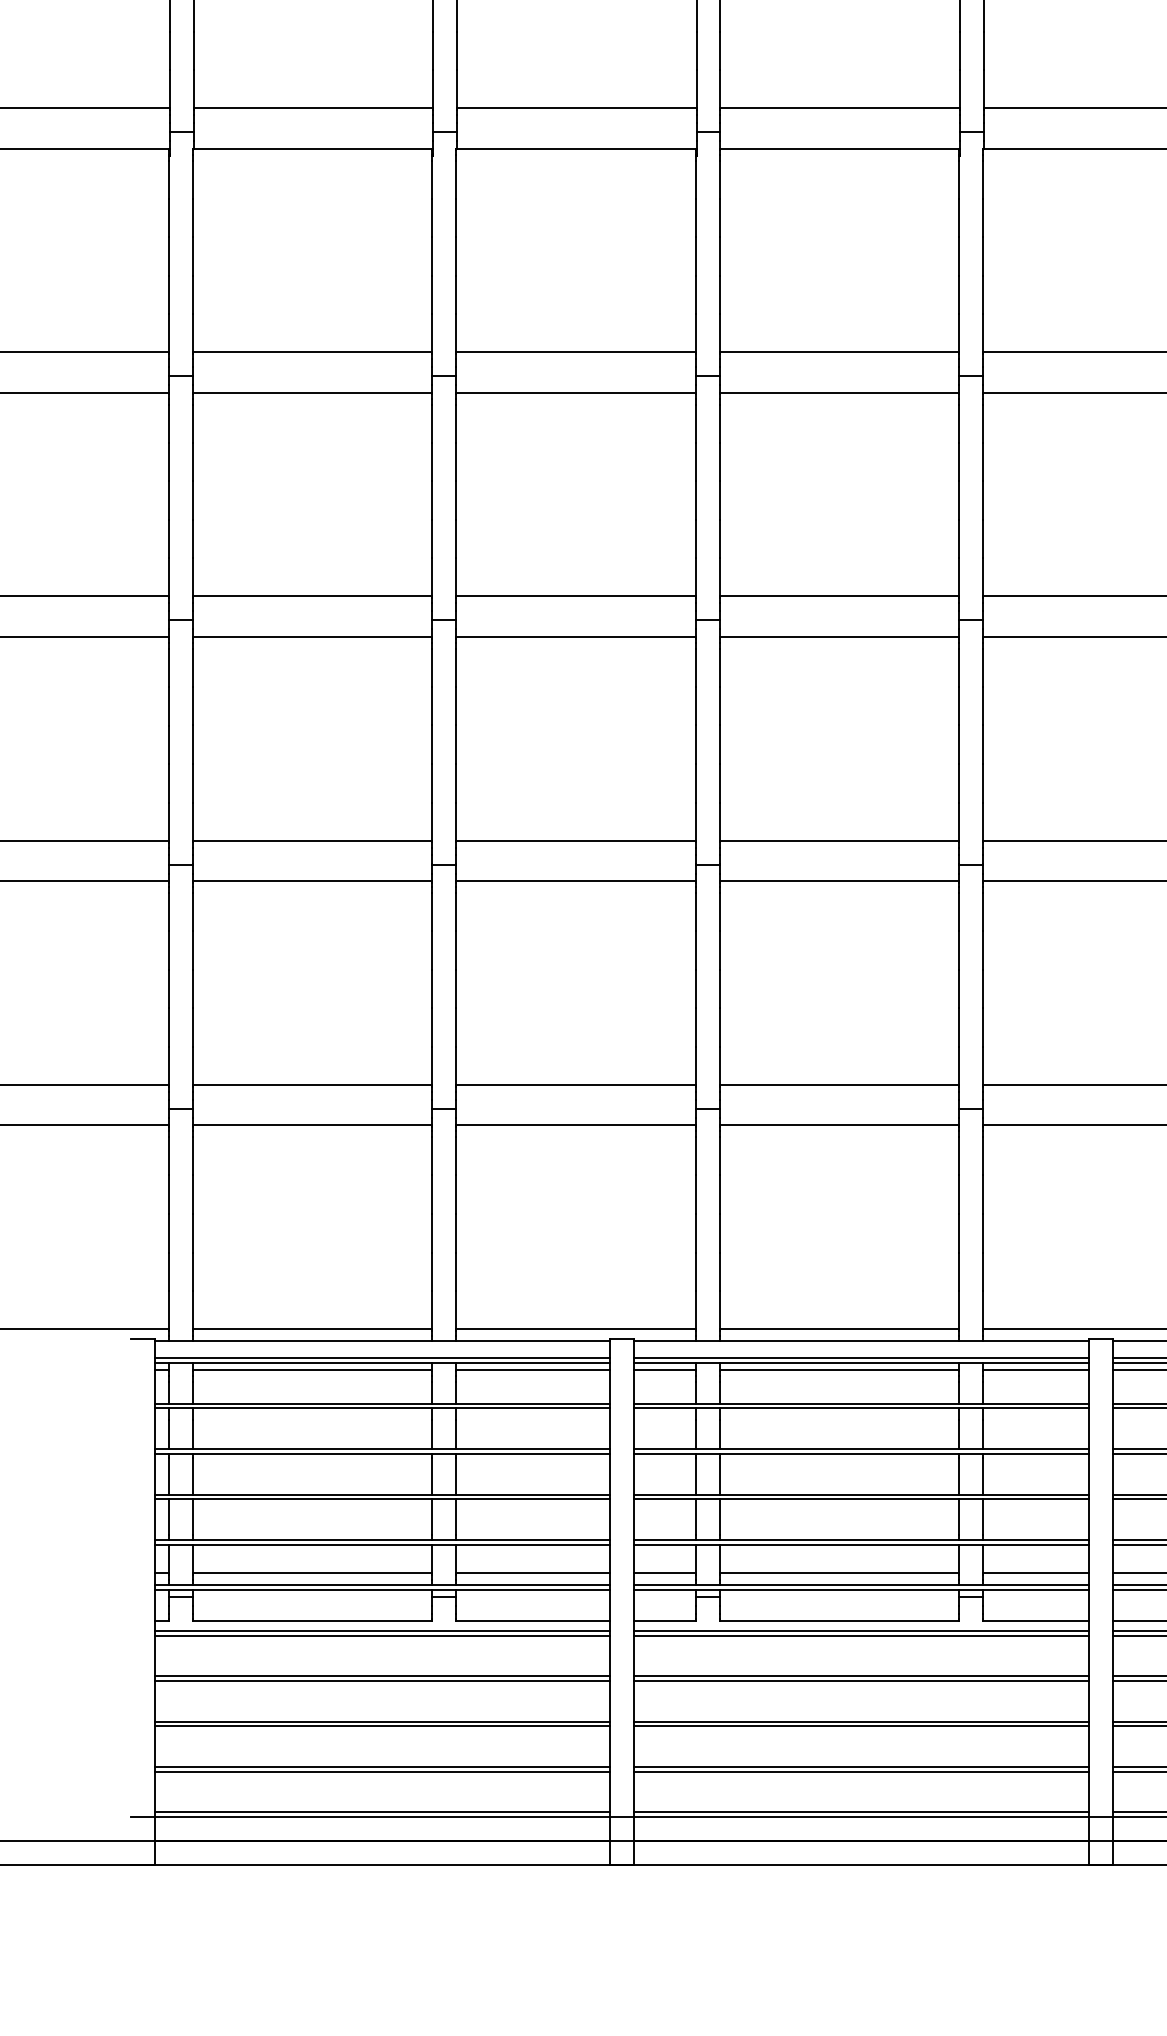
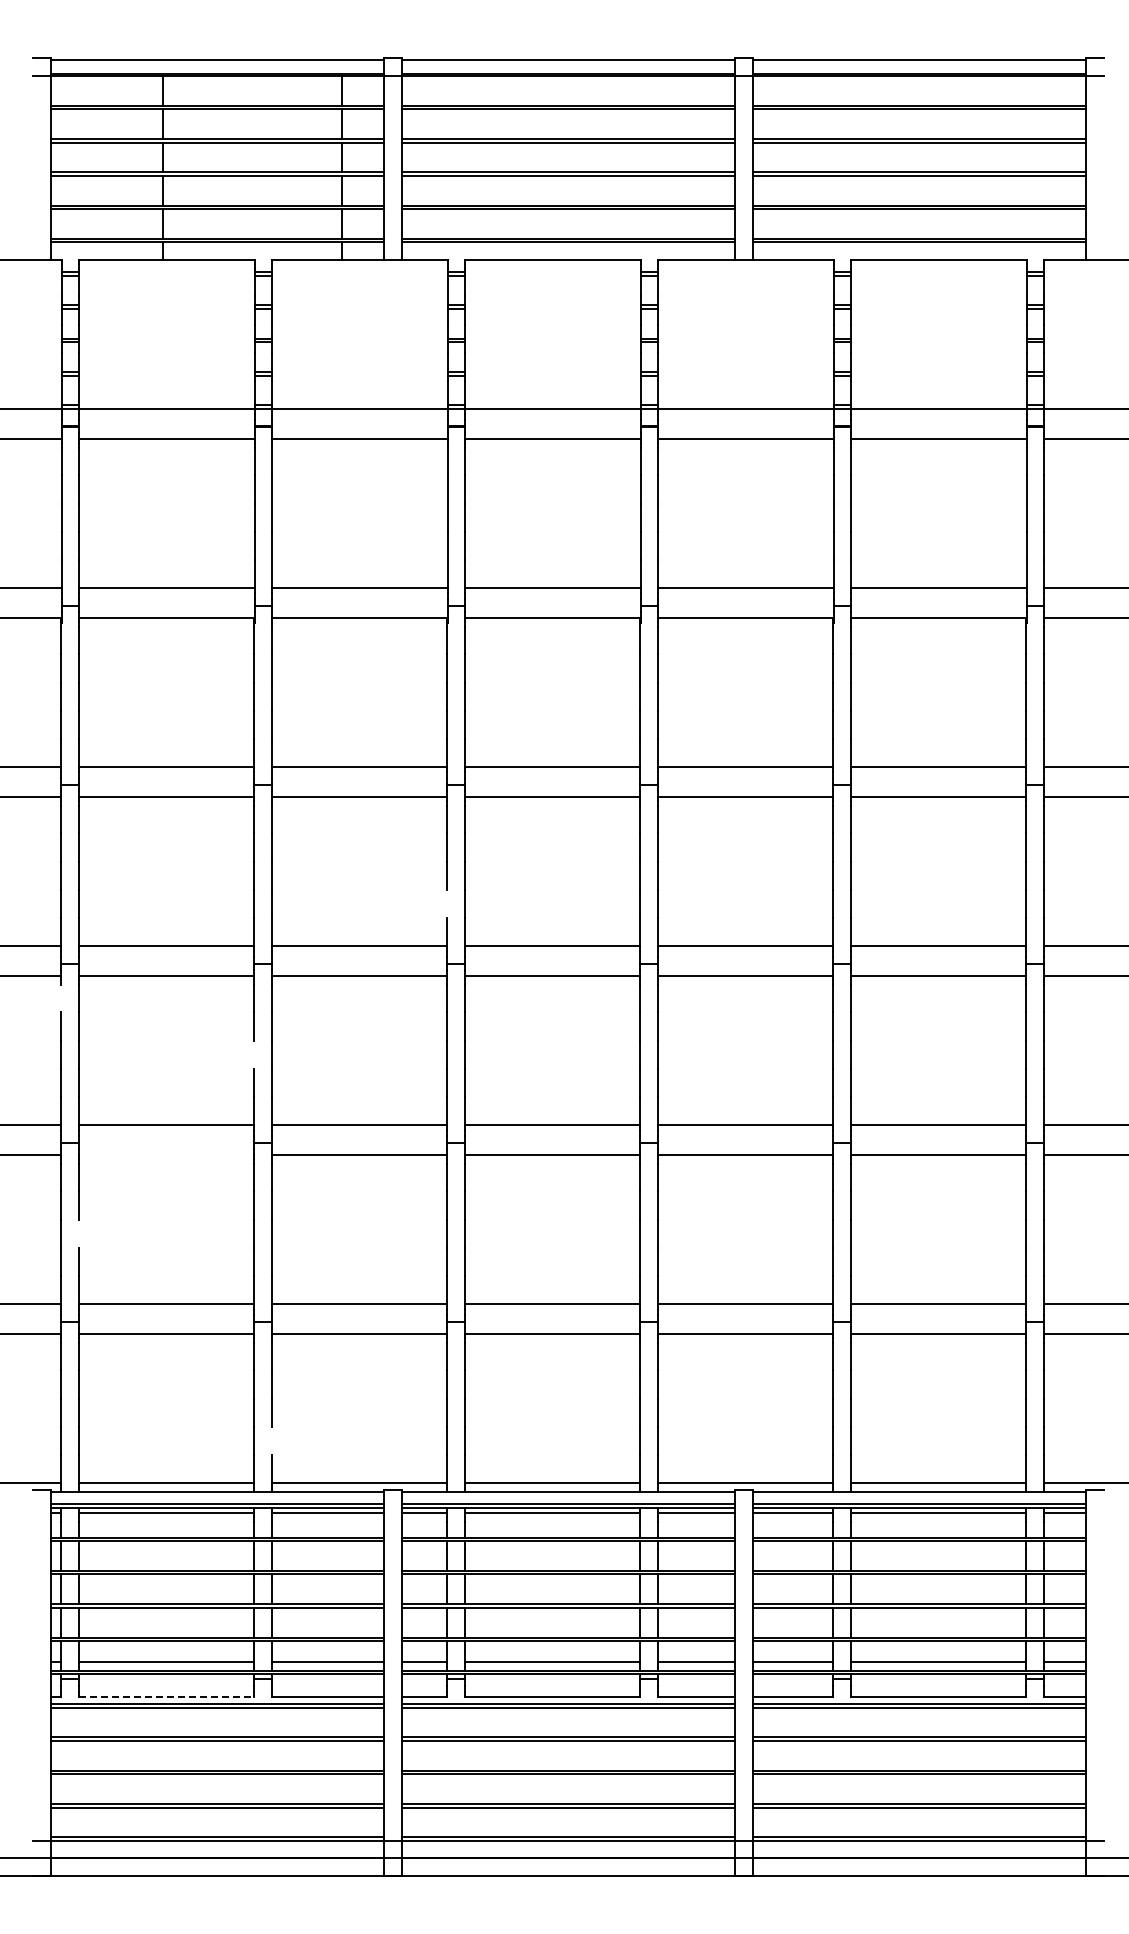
line: (696, 538) -> (447, 903), removed
line: (169, 668) -> (61, 998), removed
line: (432, 744) -> (254, 1054), removed
line: (312, 880) -> (166, 1154), removed
line: (192, 988) -> (78, 1233), removed
line: (456, 1271) -> (271, 1440), removed
line: (312, 1620) -> (166, 1696), solid -> dashed

